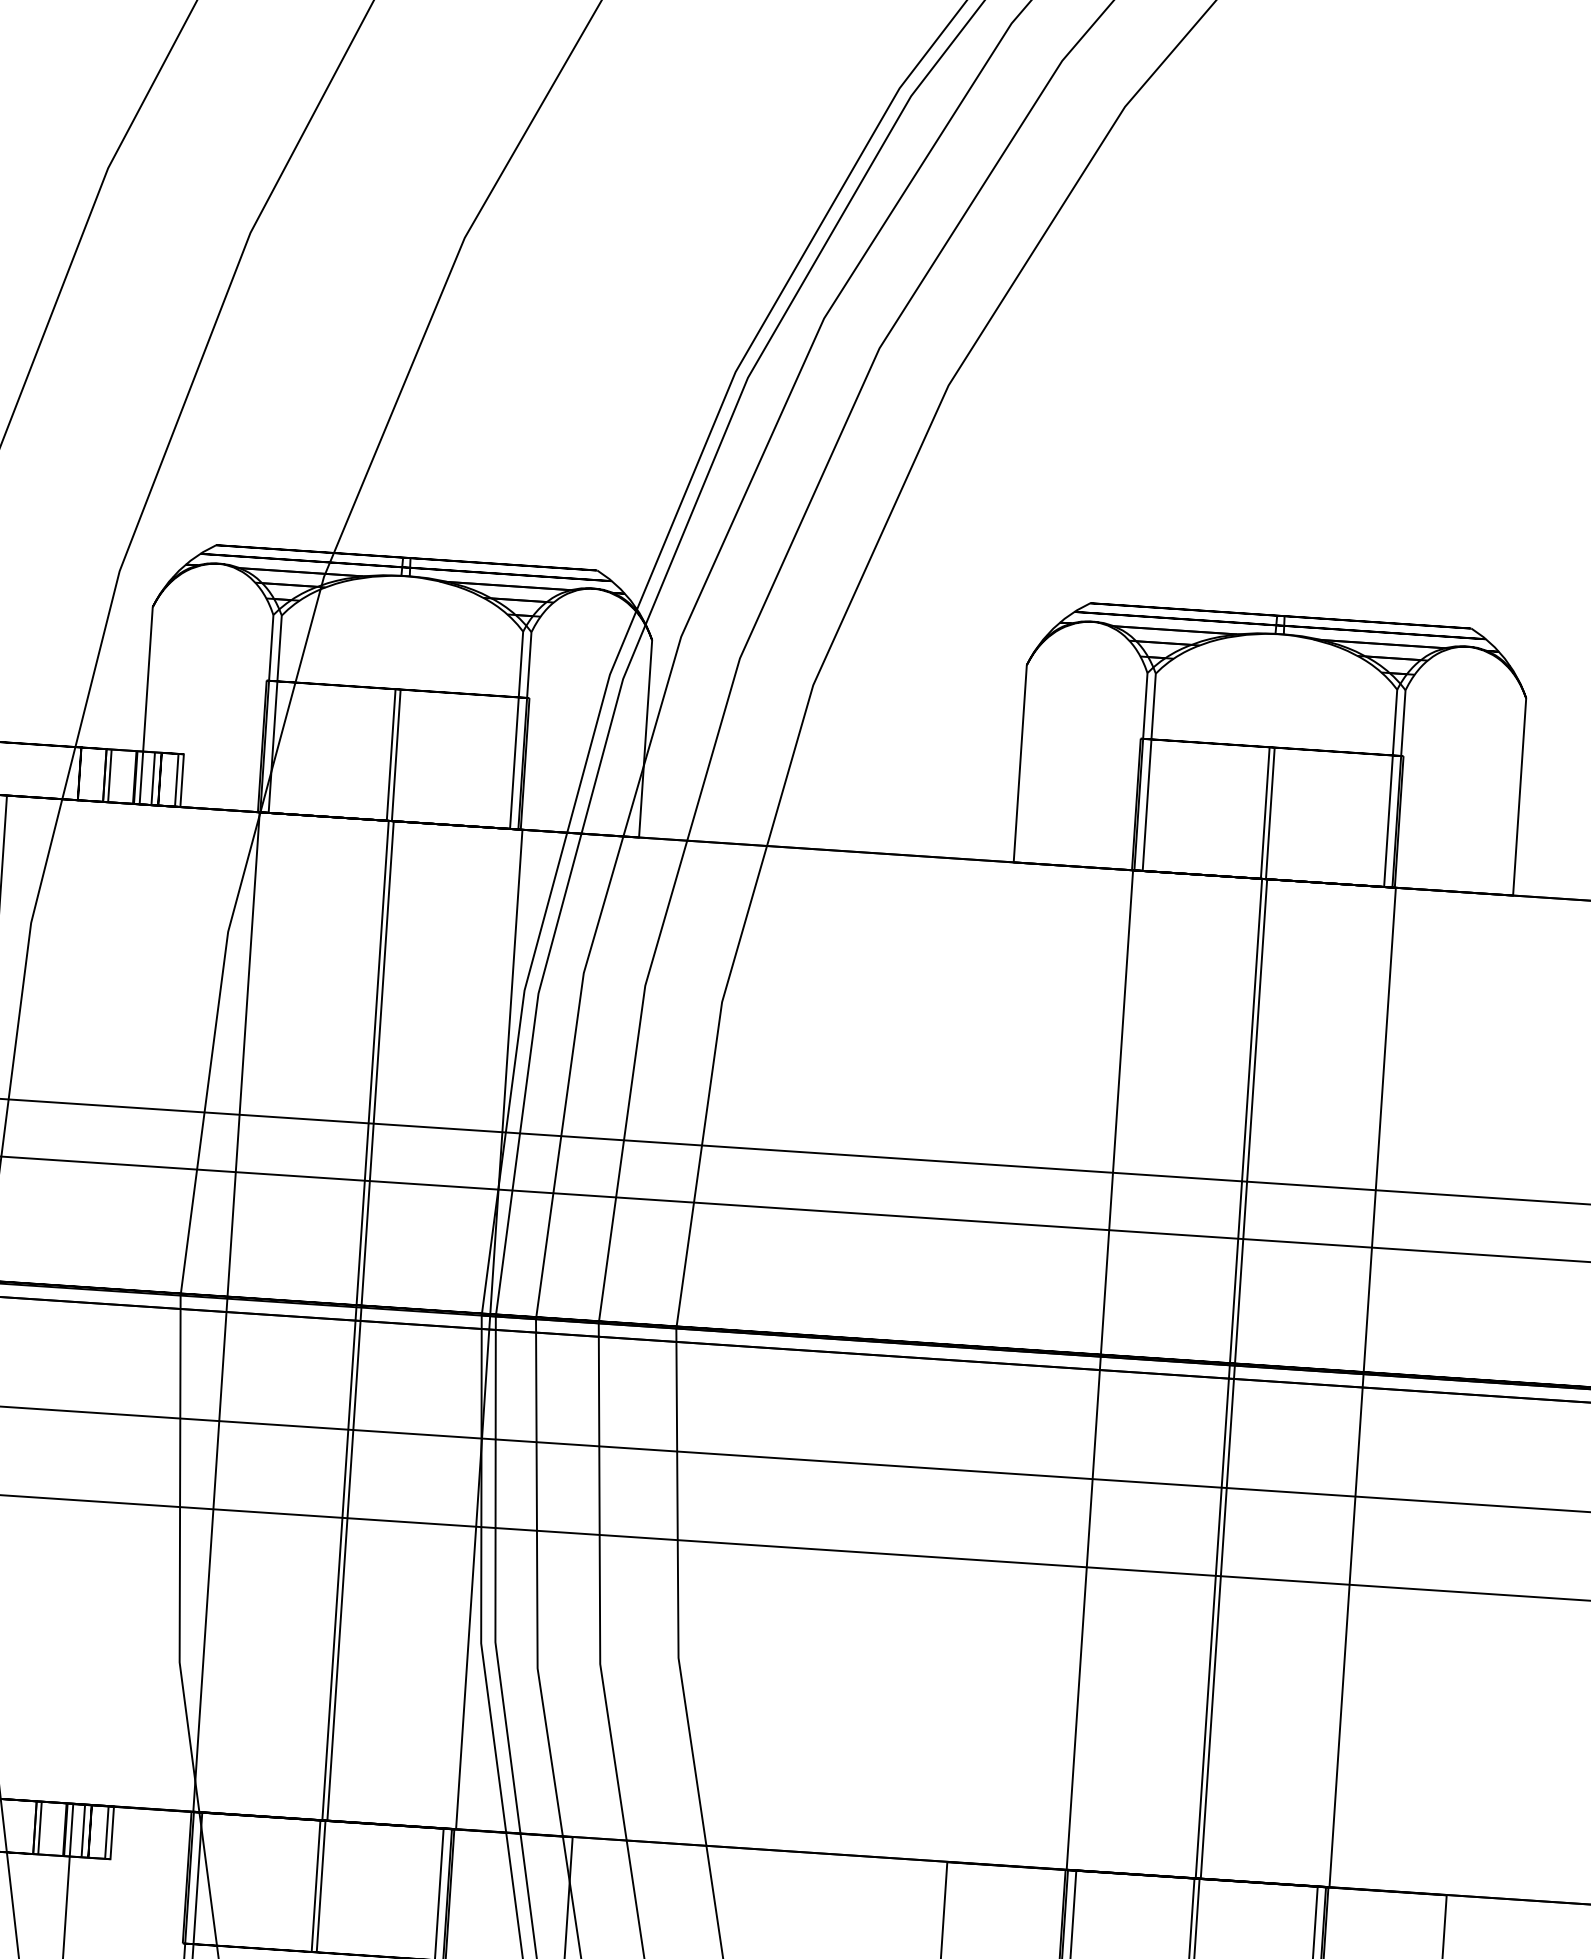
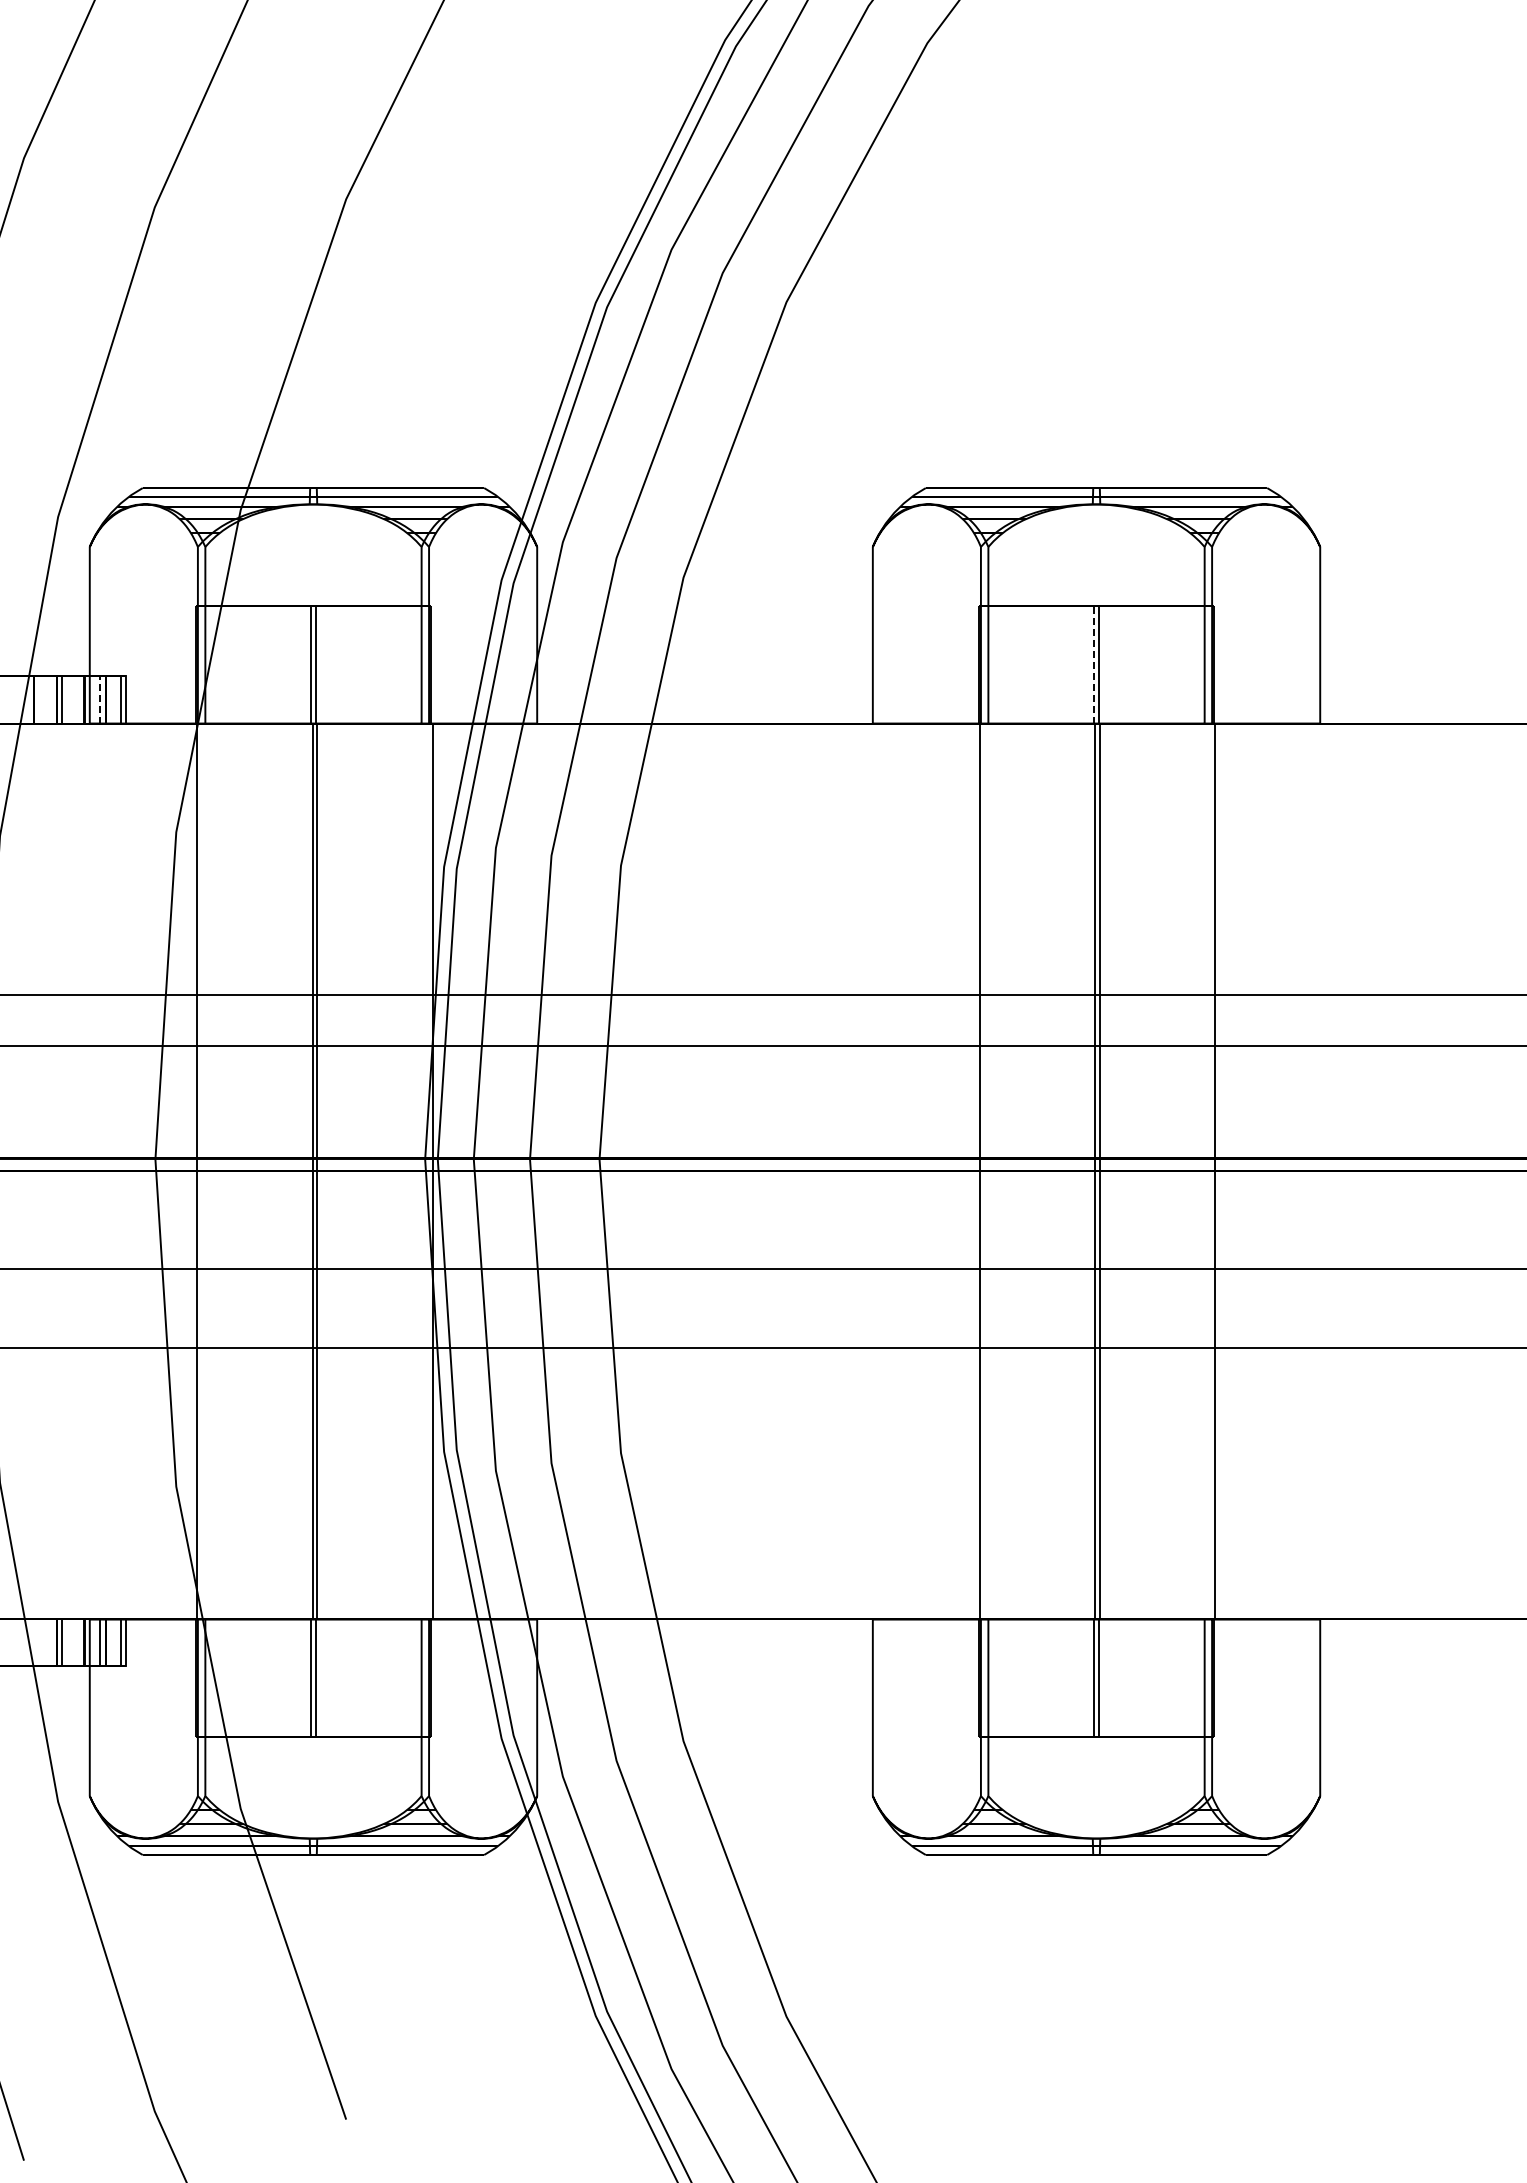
line: (153, 779) -> (100, 700), solid -> dashed
line: (1265, 812) -> (1094, 664), solid -> dashed

